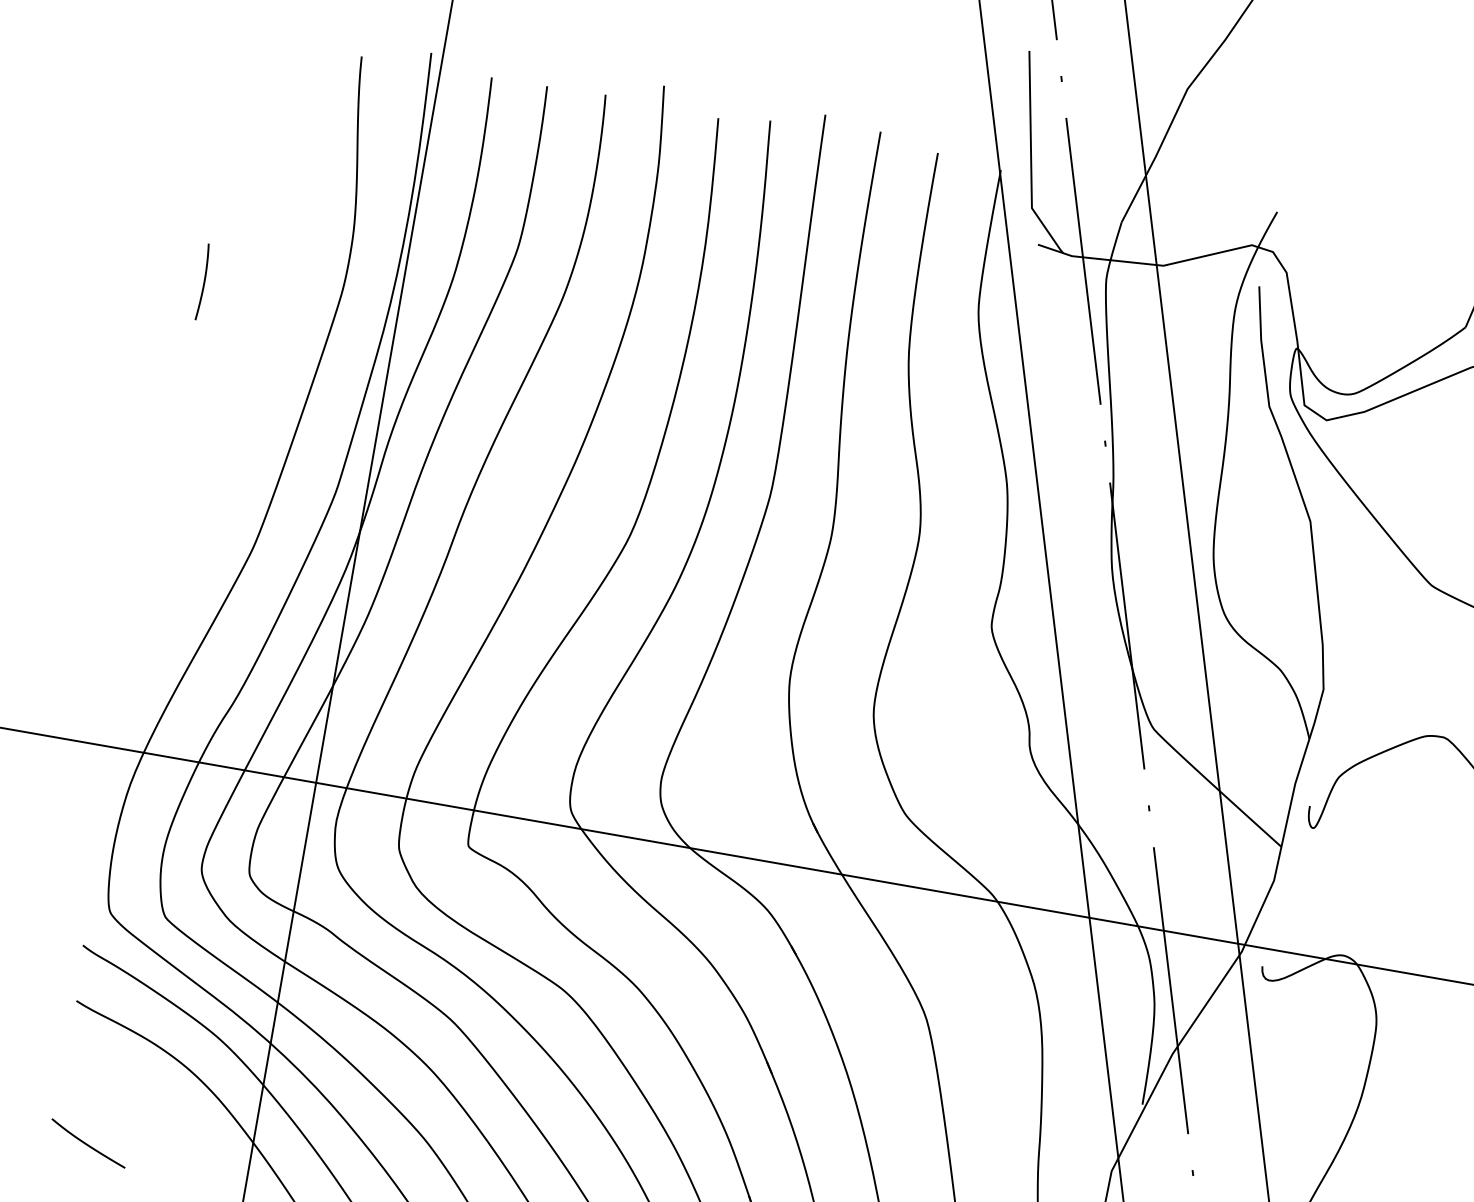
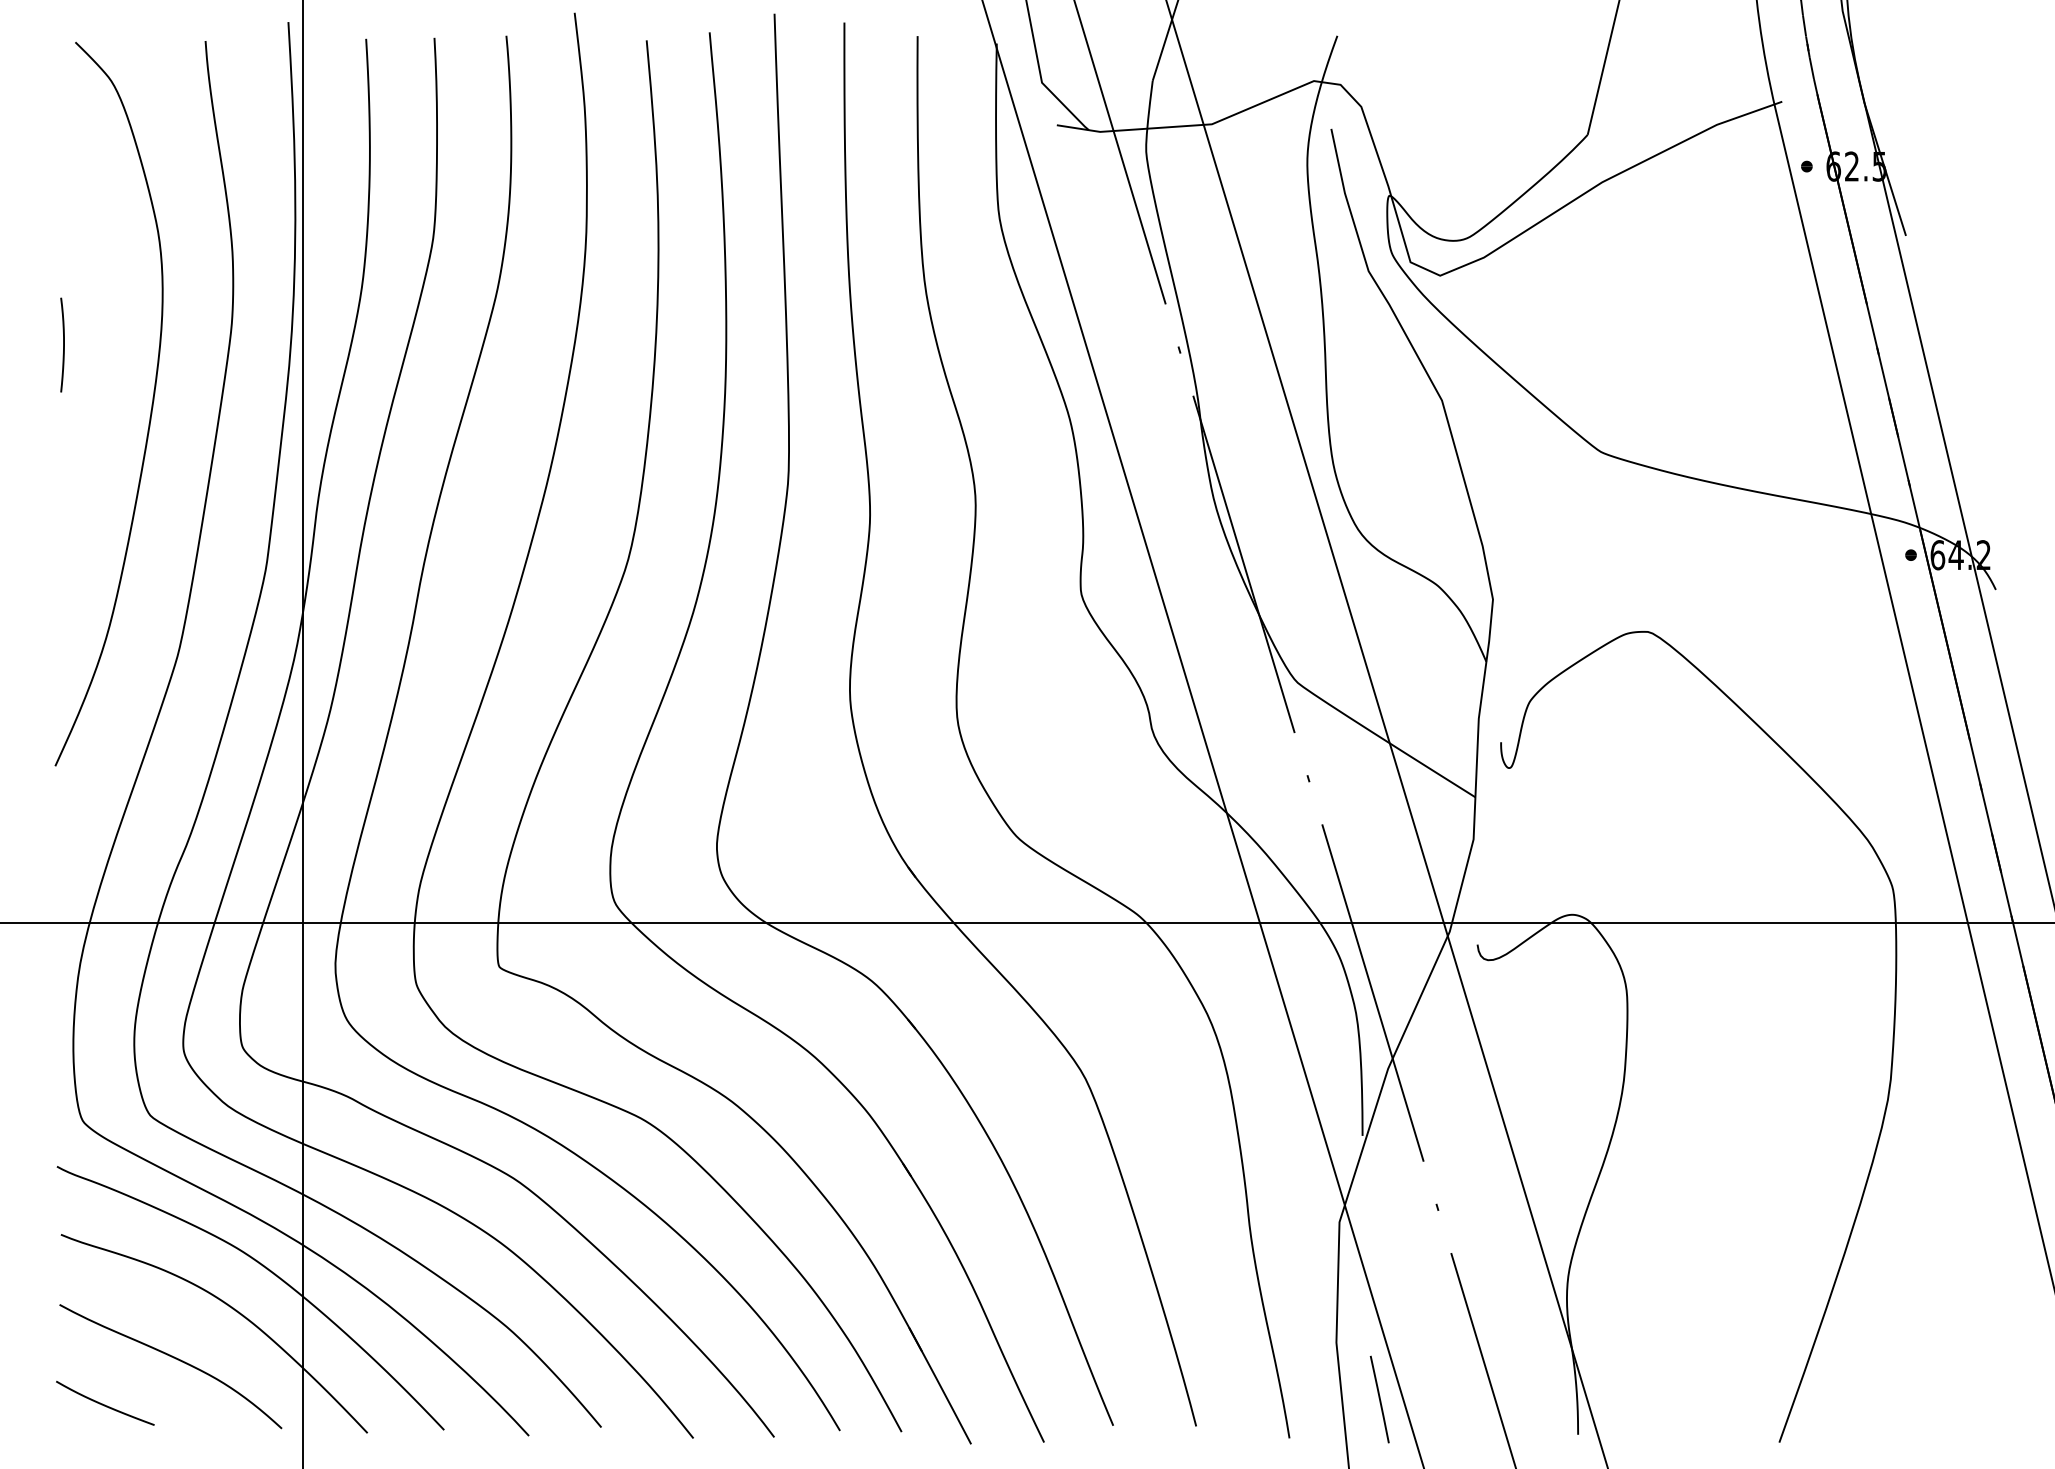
curve: (265, 347) -> (150, 410), added
curve: (149, 1116) -> (173, 1358), added

